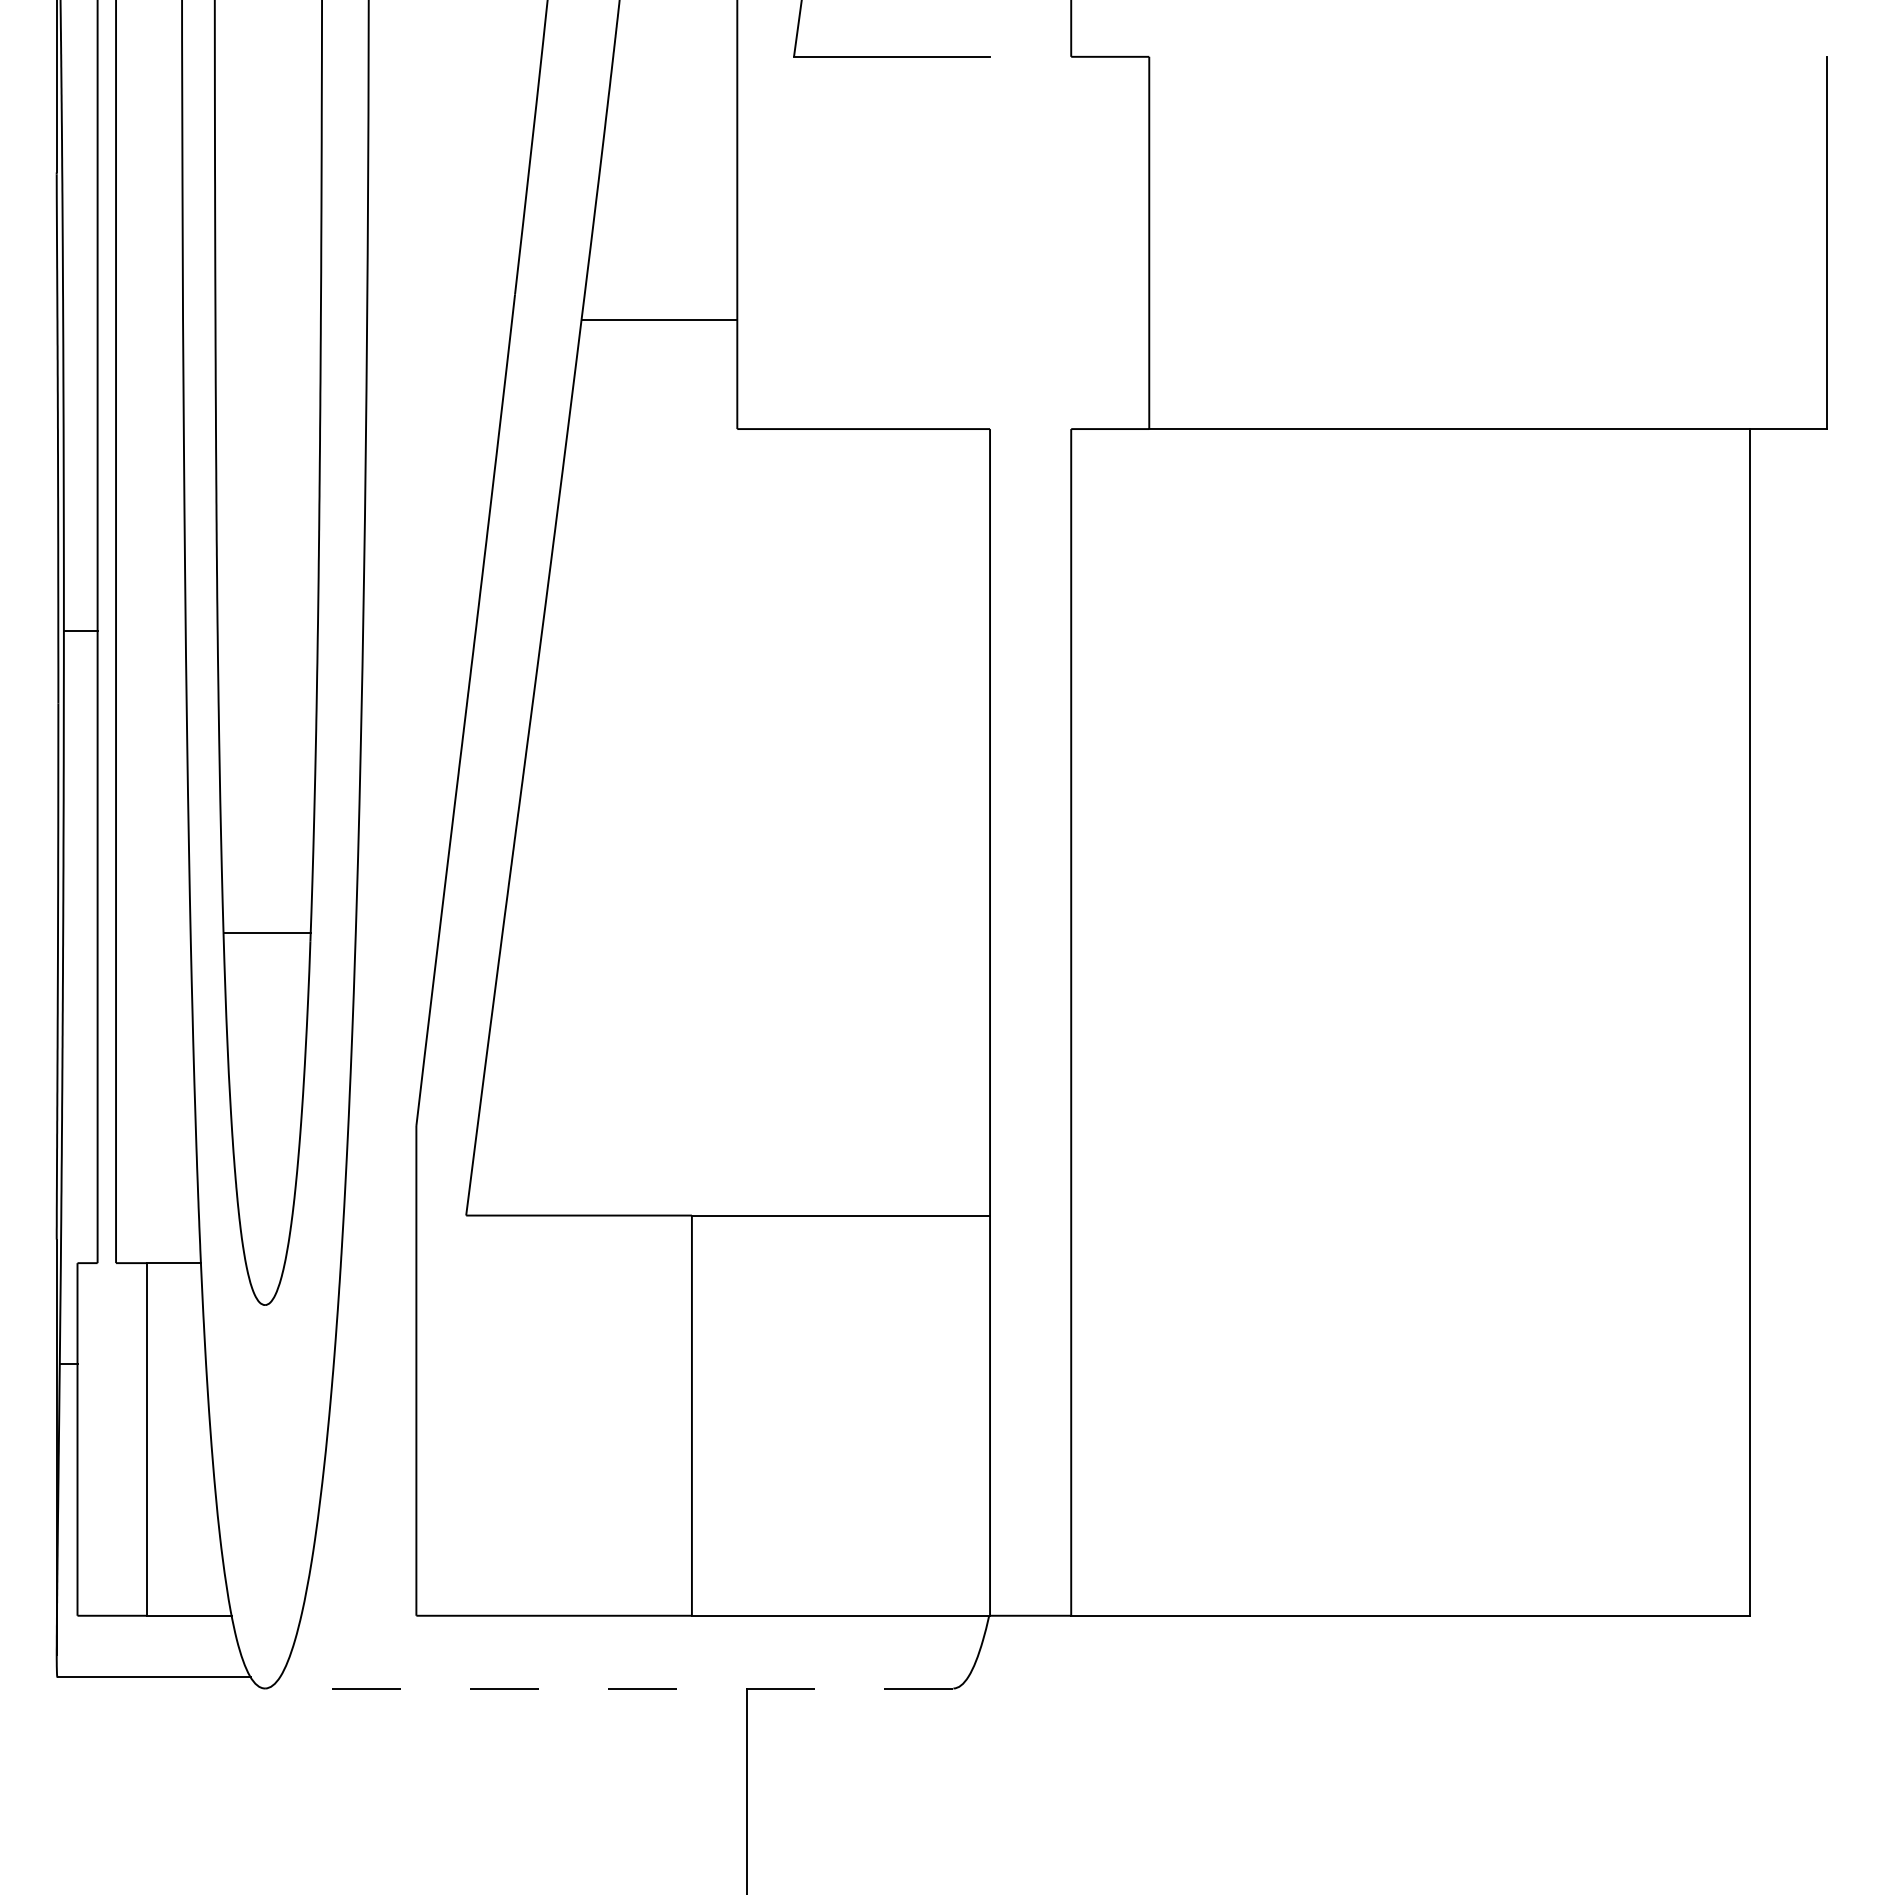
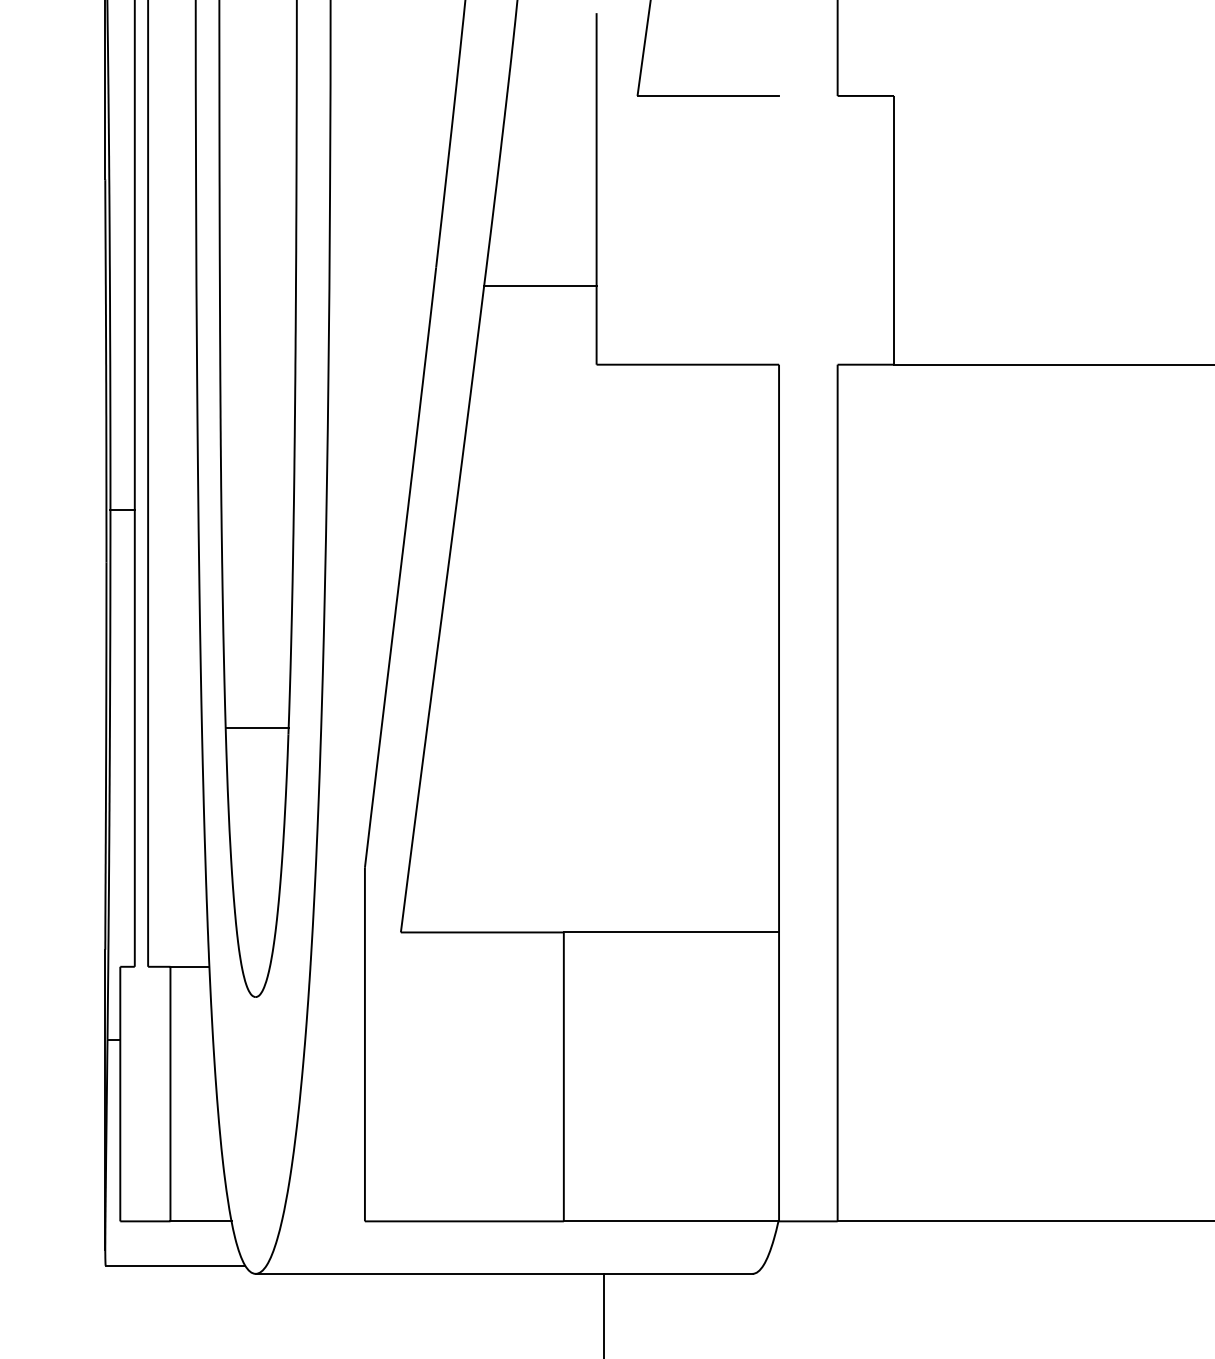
line: (608, 1688) -> (503, 1273), dashed -> solid

